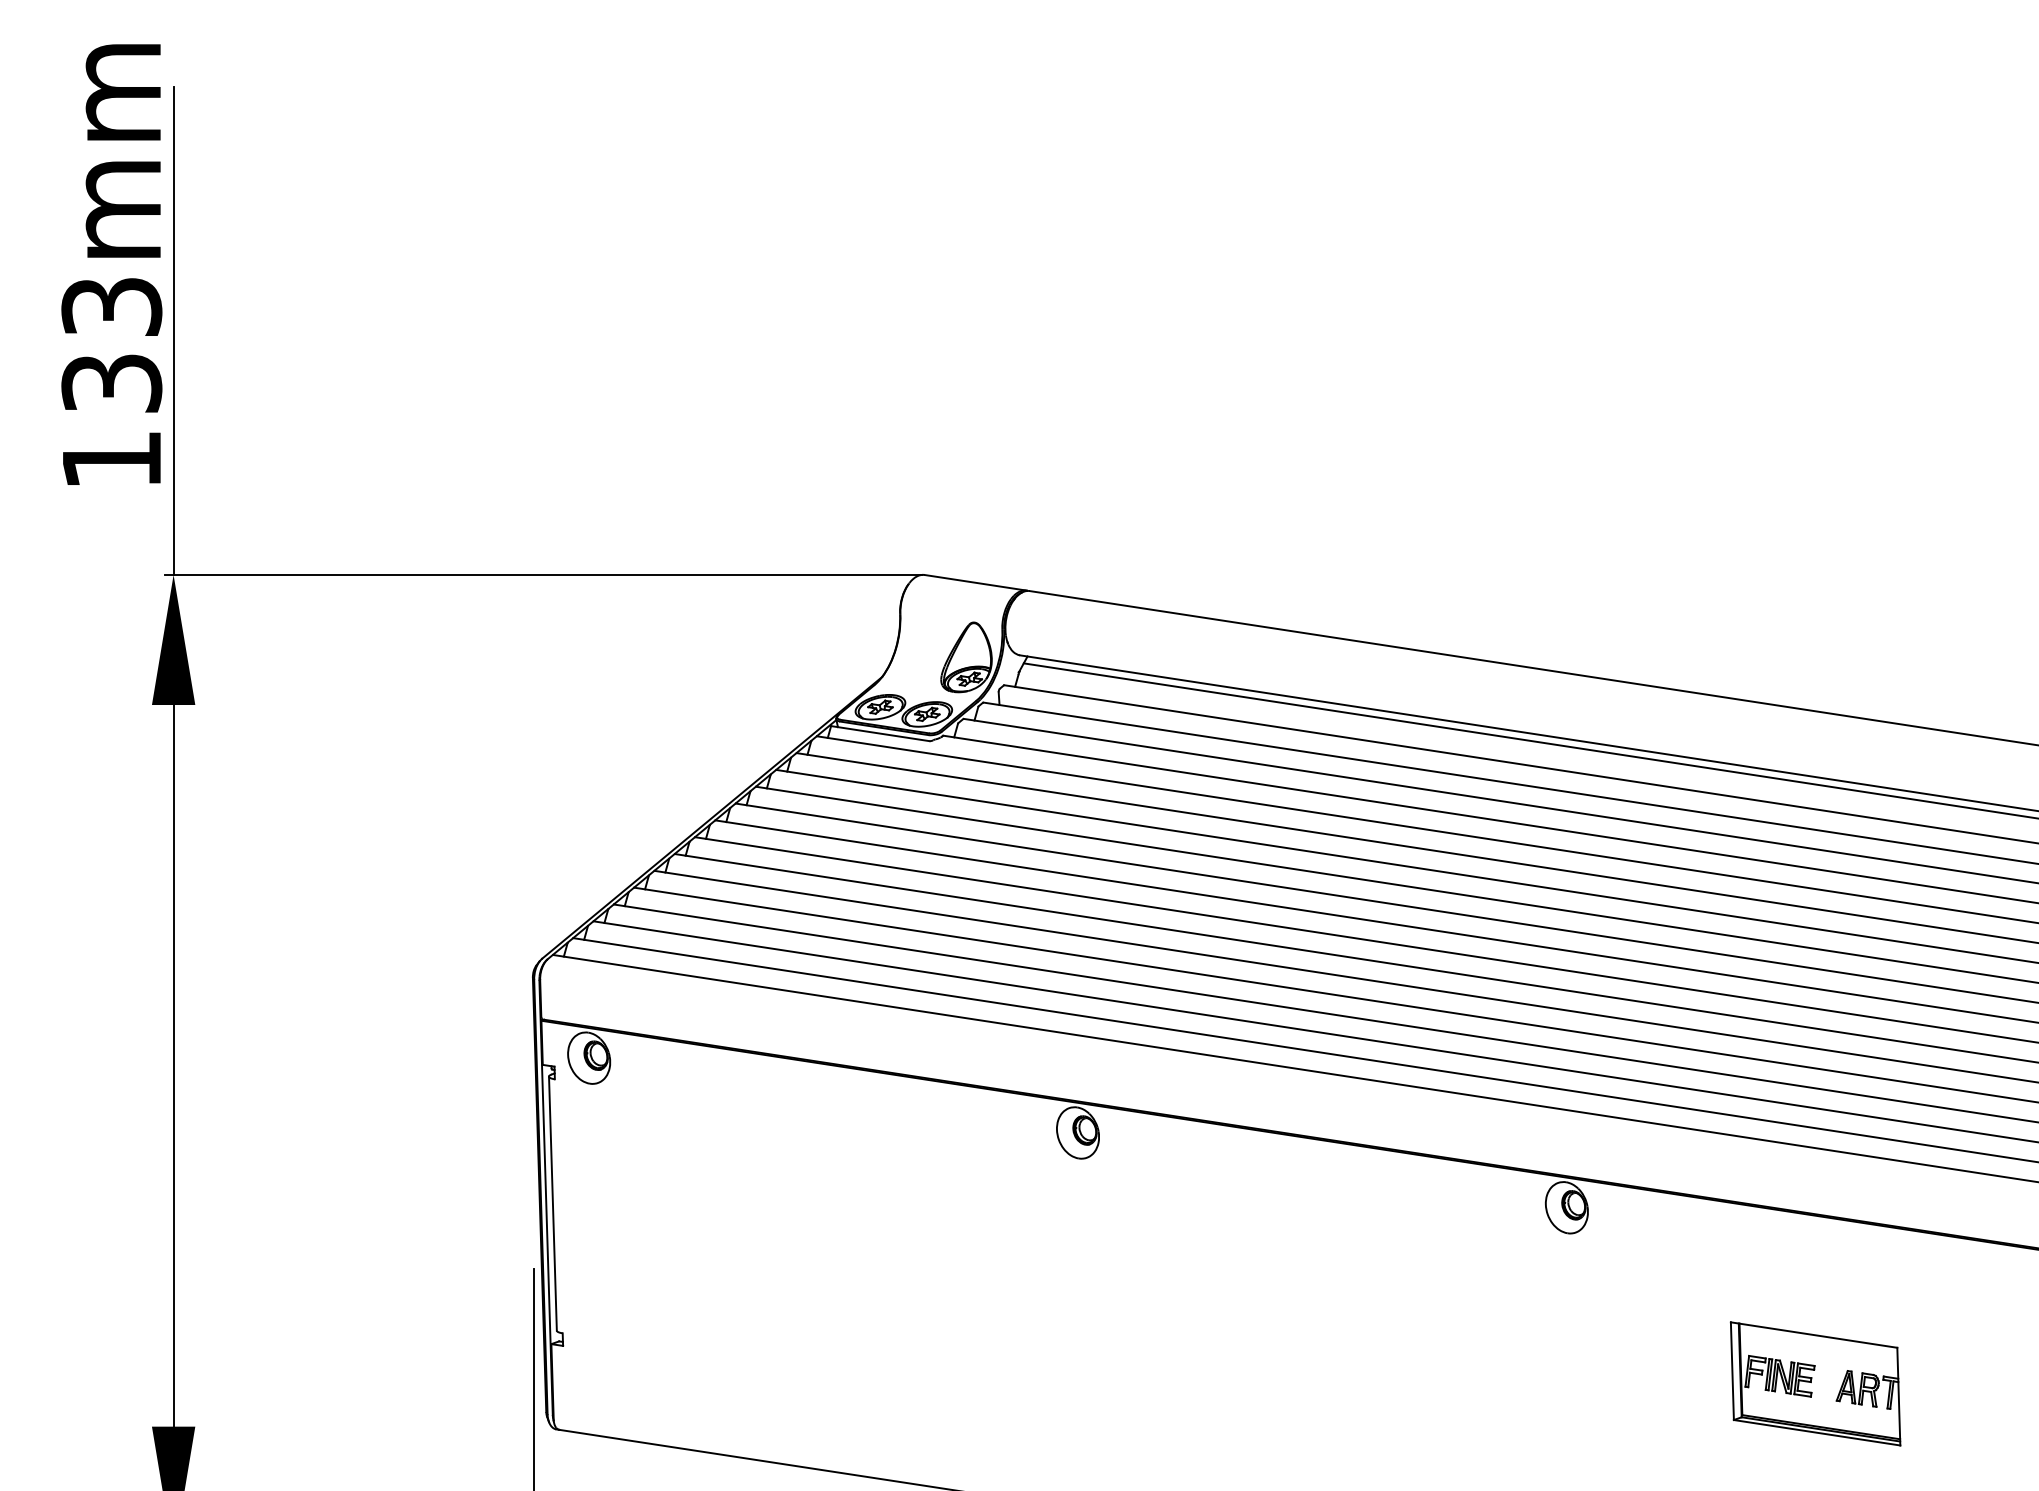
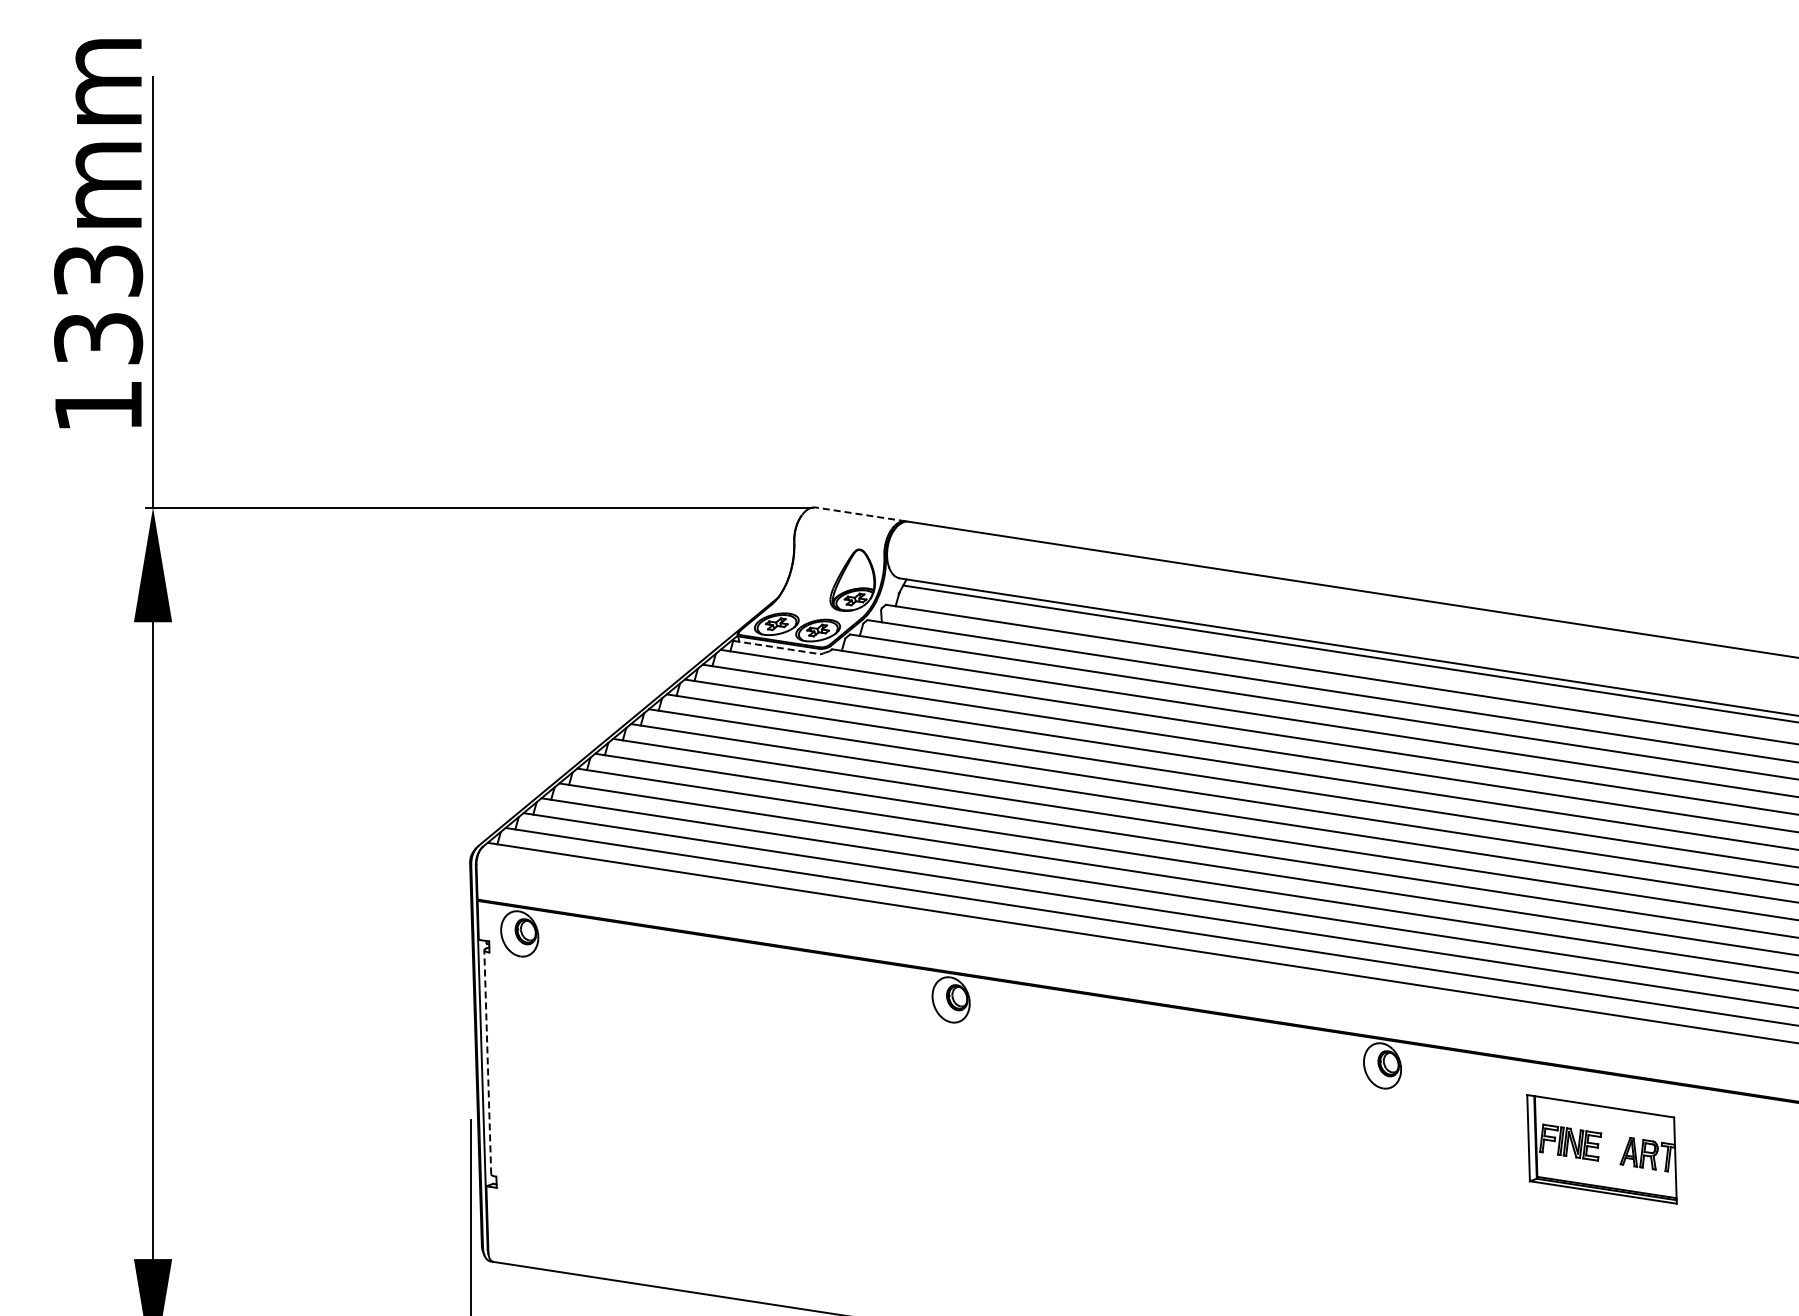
line: (975, 582) -> (860, 514), solid -> dashed
line: (880, 733) -> (776, 647), solid -> dashed
line: (552, 1202) -> (487, 1061), solid -> dashed
part: (1815, 1384) -> (1601, 1149), moved

